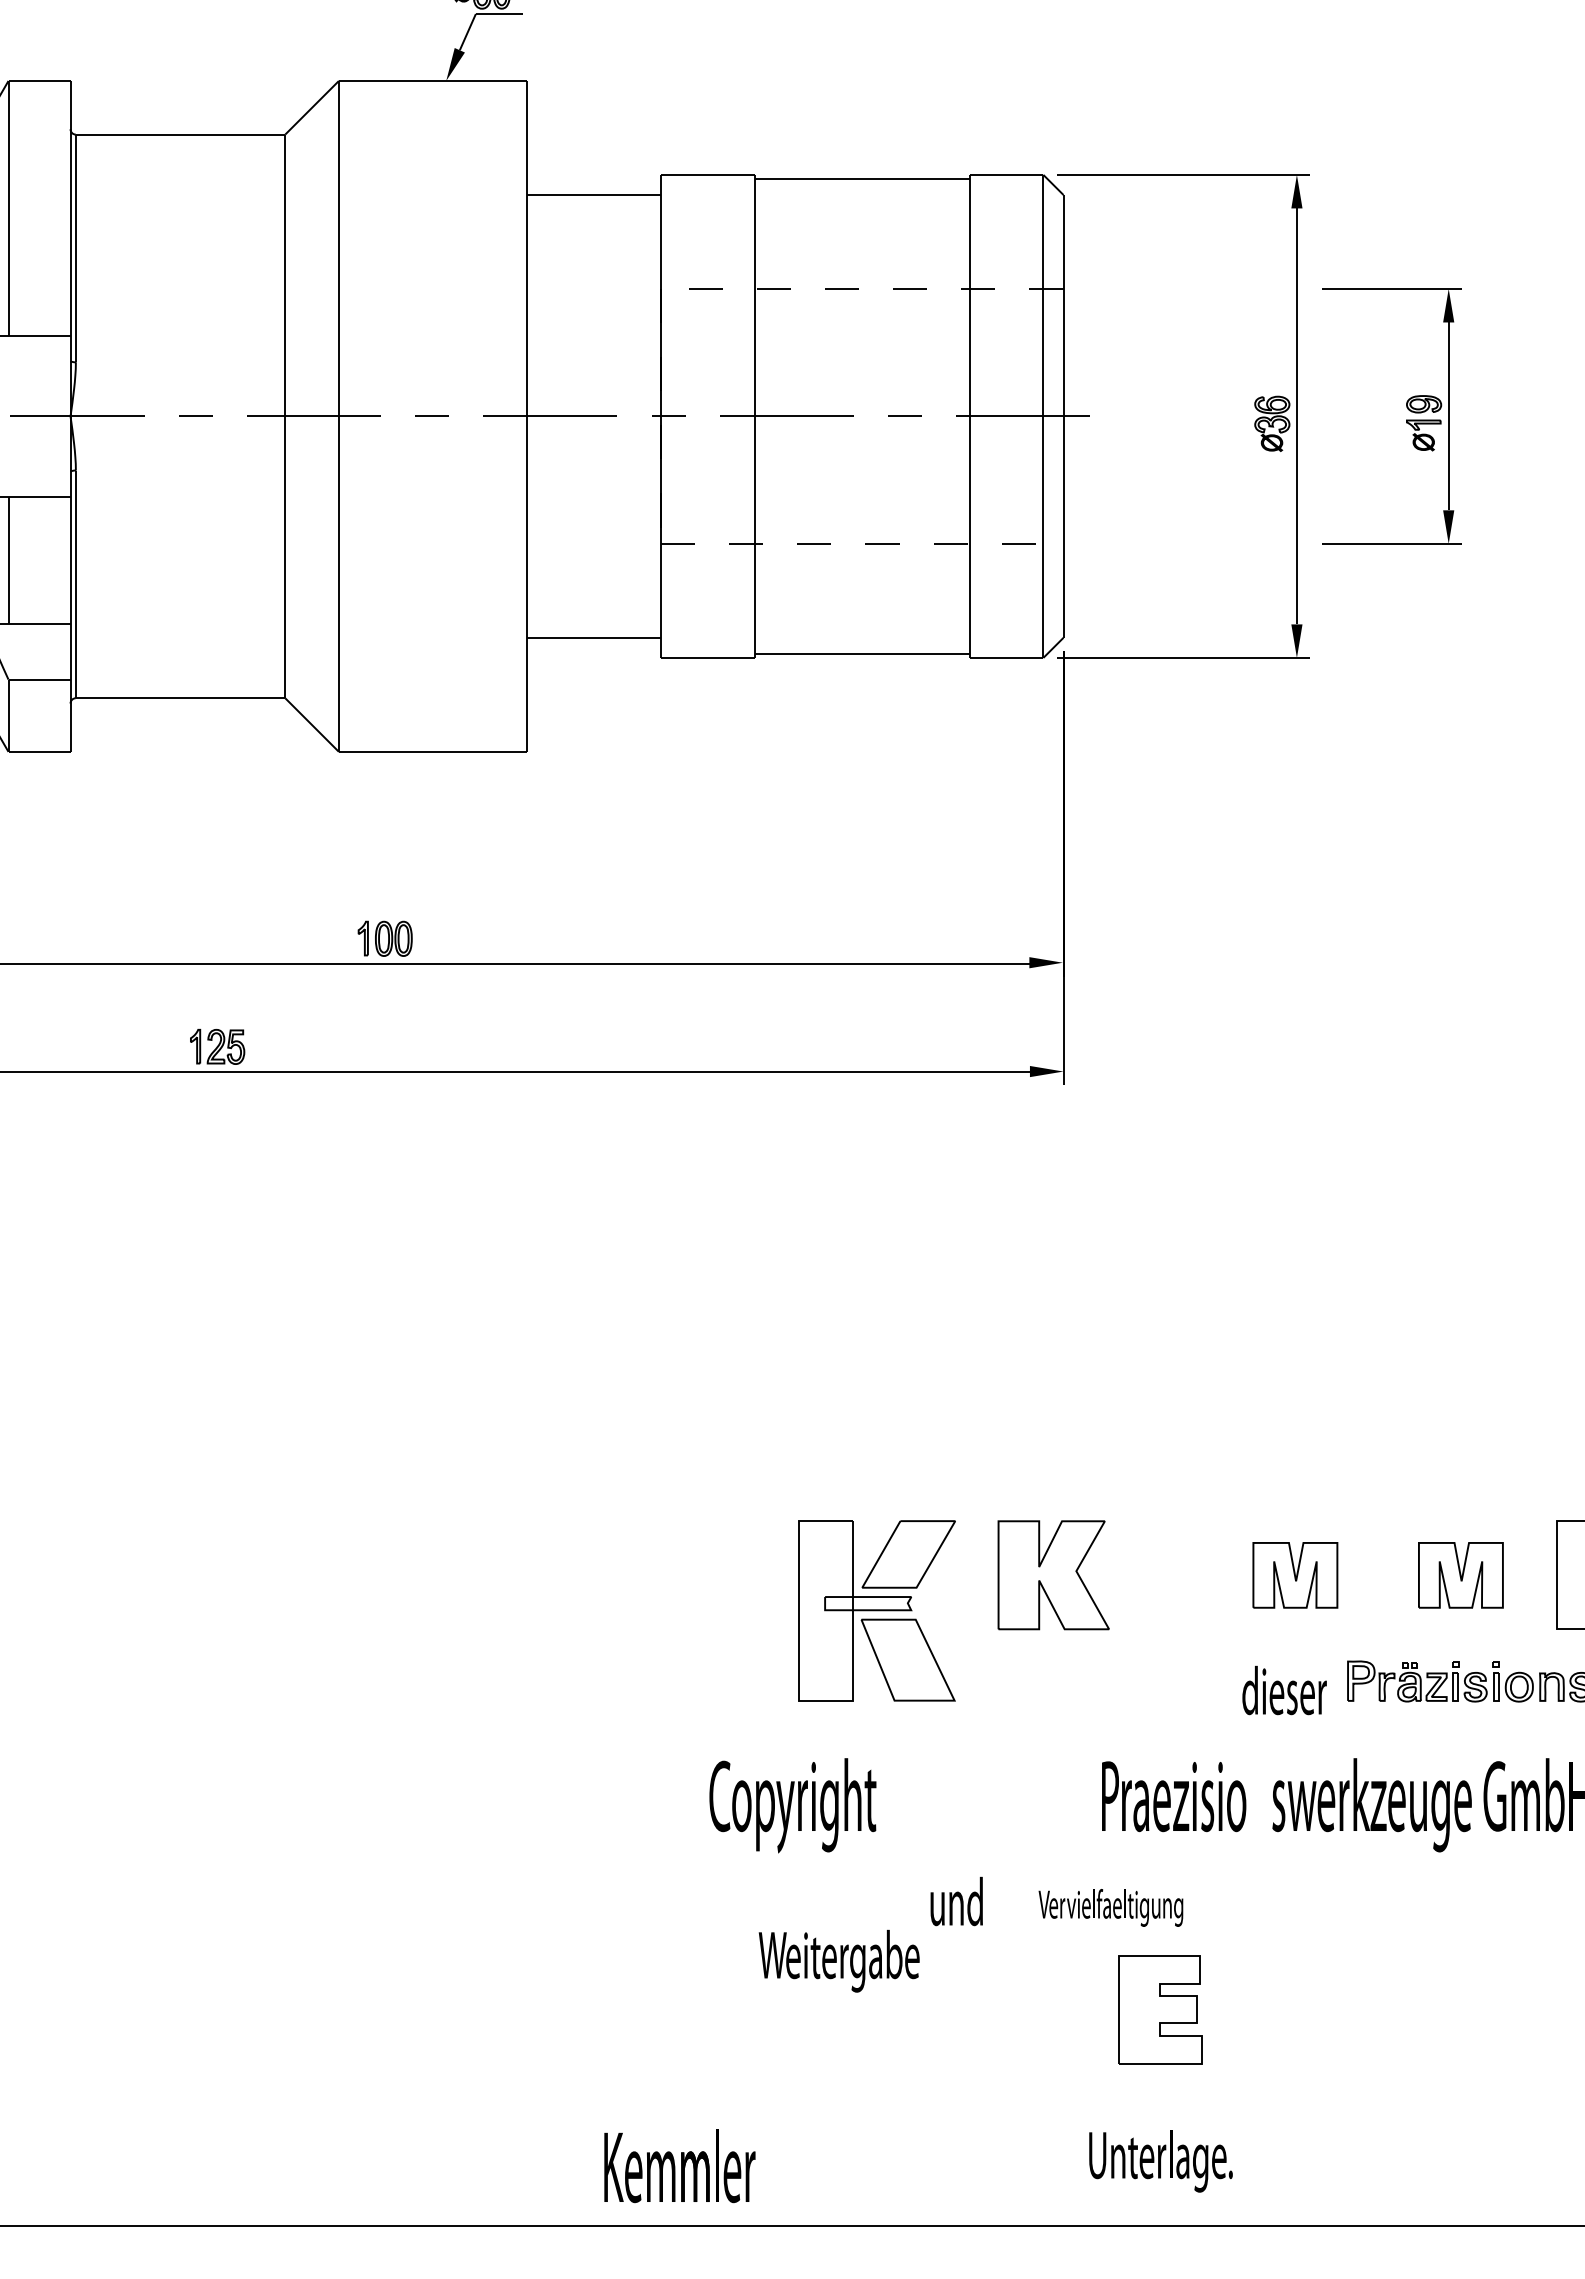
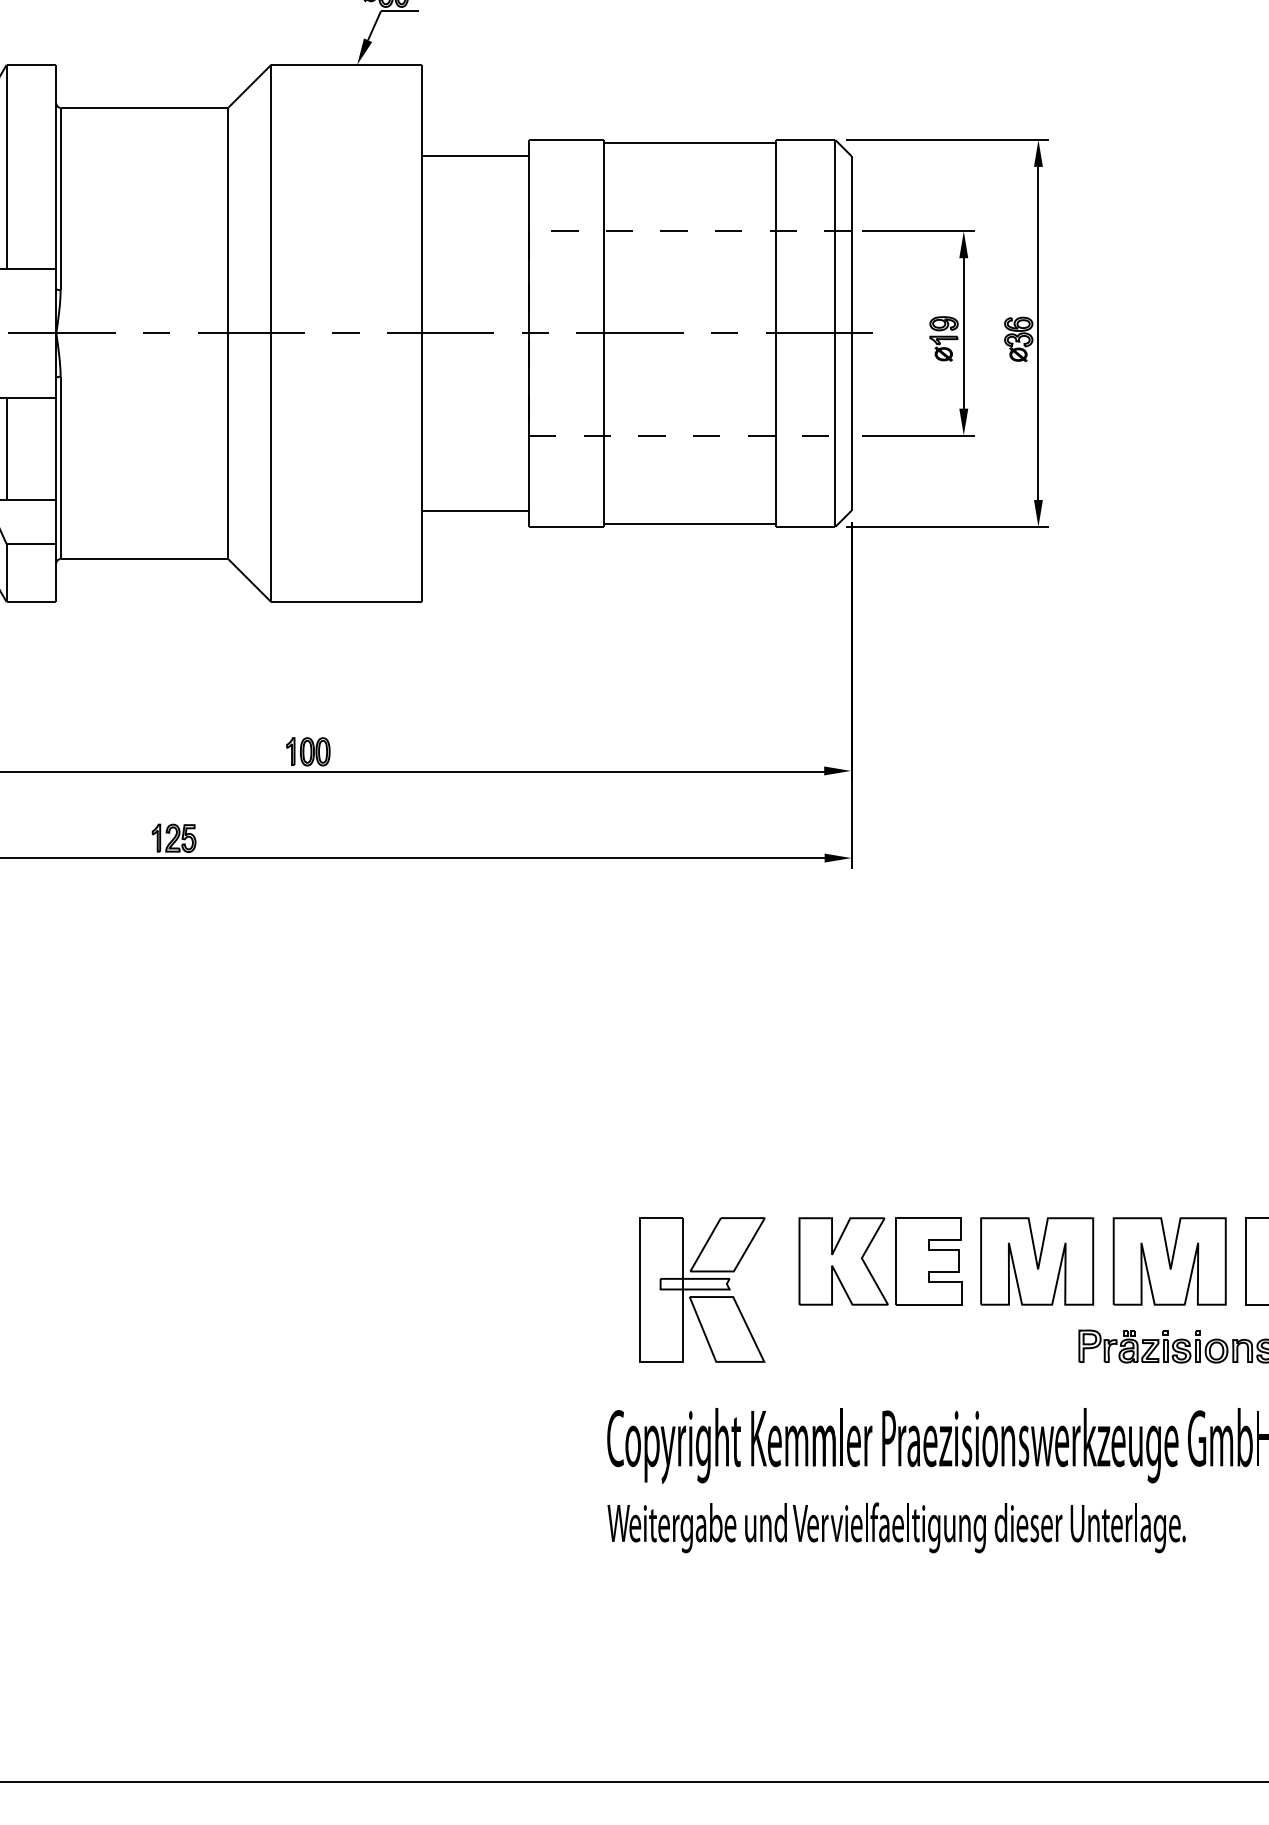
part: (1406, 419) -> (929, 335), moved
part: (1295, 1575) -> (1037, 1261), size x1.67
part: (1460, 1575) -> (1169, 1261), size x1.67
part: (1284, 1690) -> (1028, 1522), moved
part: (792, 1805) -> (673, 1445), moved
fill: (1258, 1805) -> (1007, 1445), added
part: (1110, 1907) -> (889, 1527), size x1.67
part: (838, 1960) -> (671, 1527), moved
part: (1160, 2009) -> (929, 1260), moved
part: (1160, 2161) -> (1127, 1528), moved
part: (679, 2166) -> (811, 1437), moved

